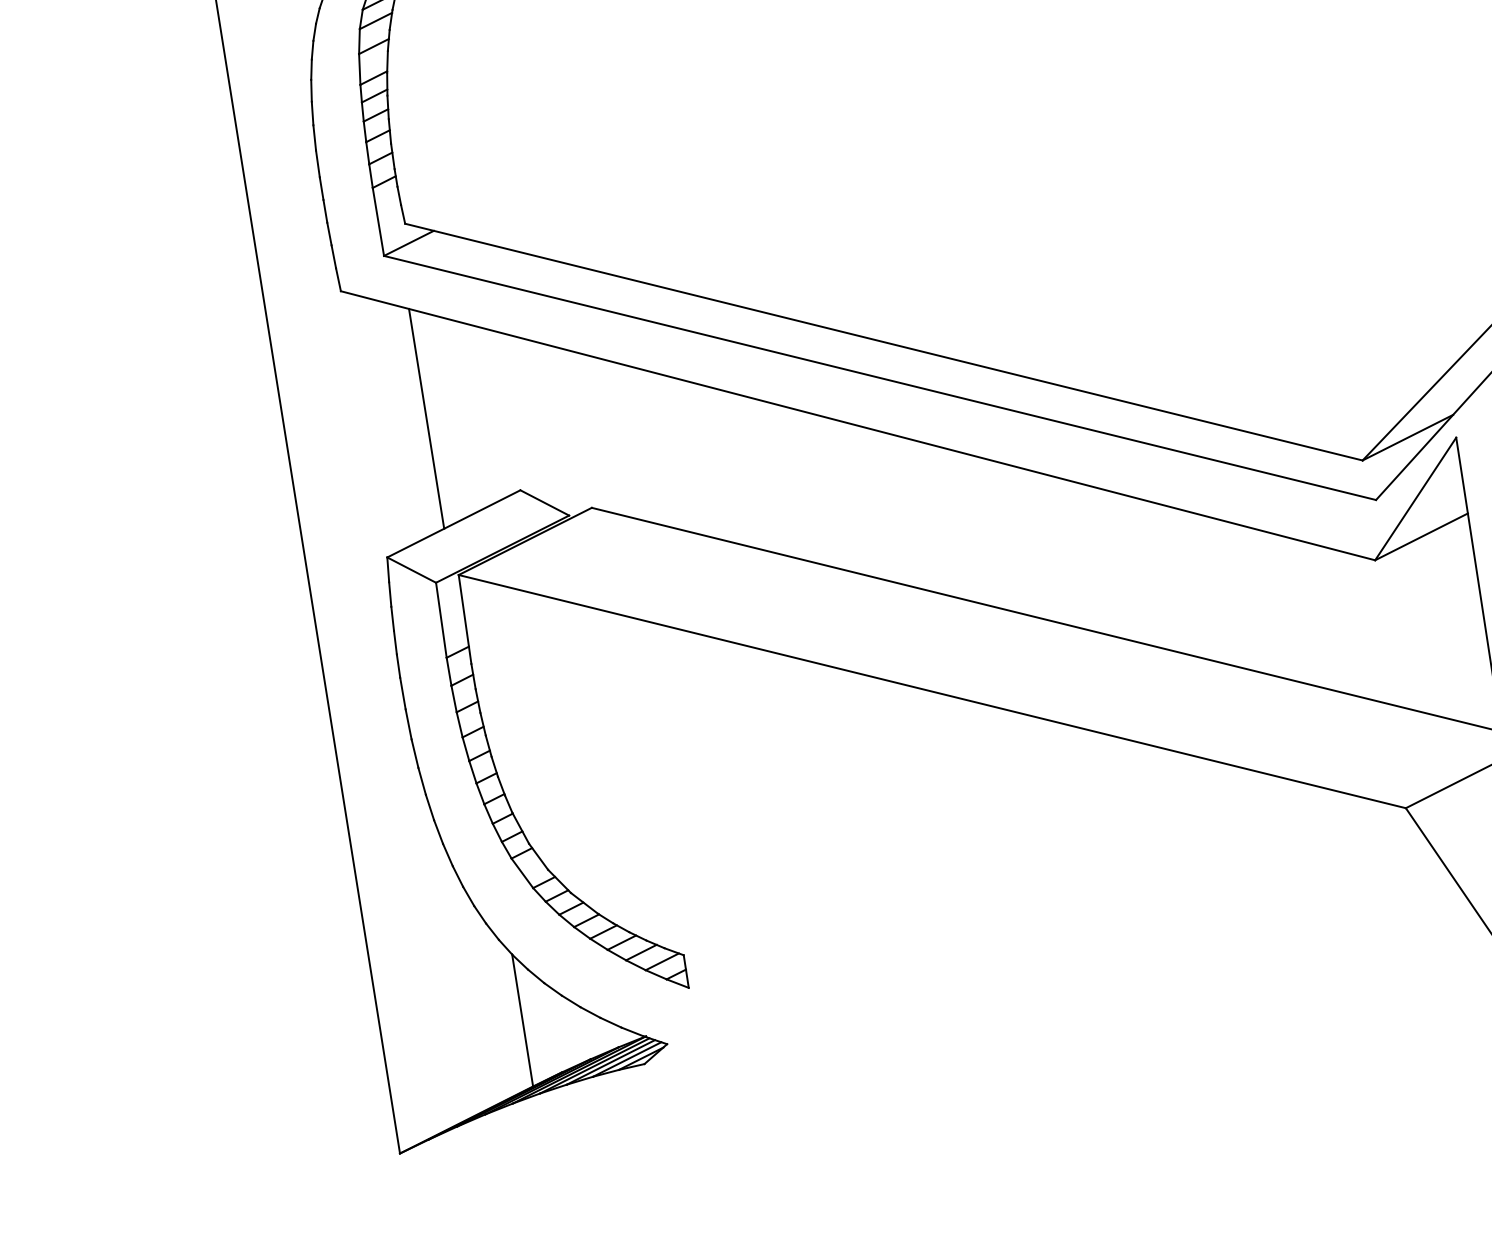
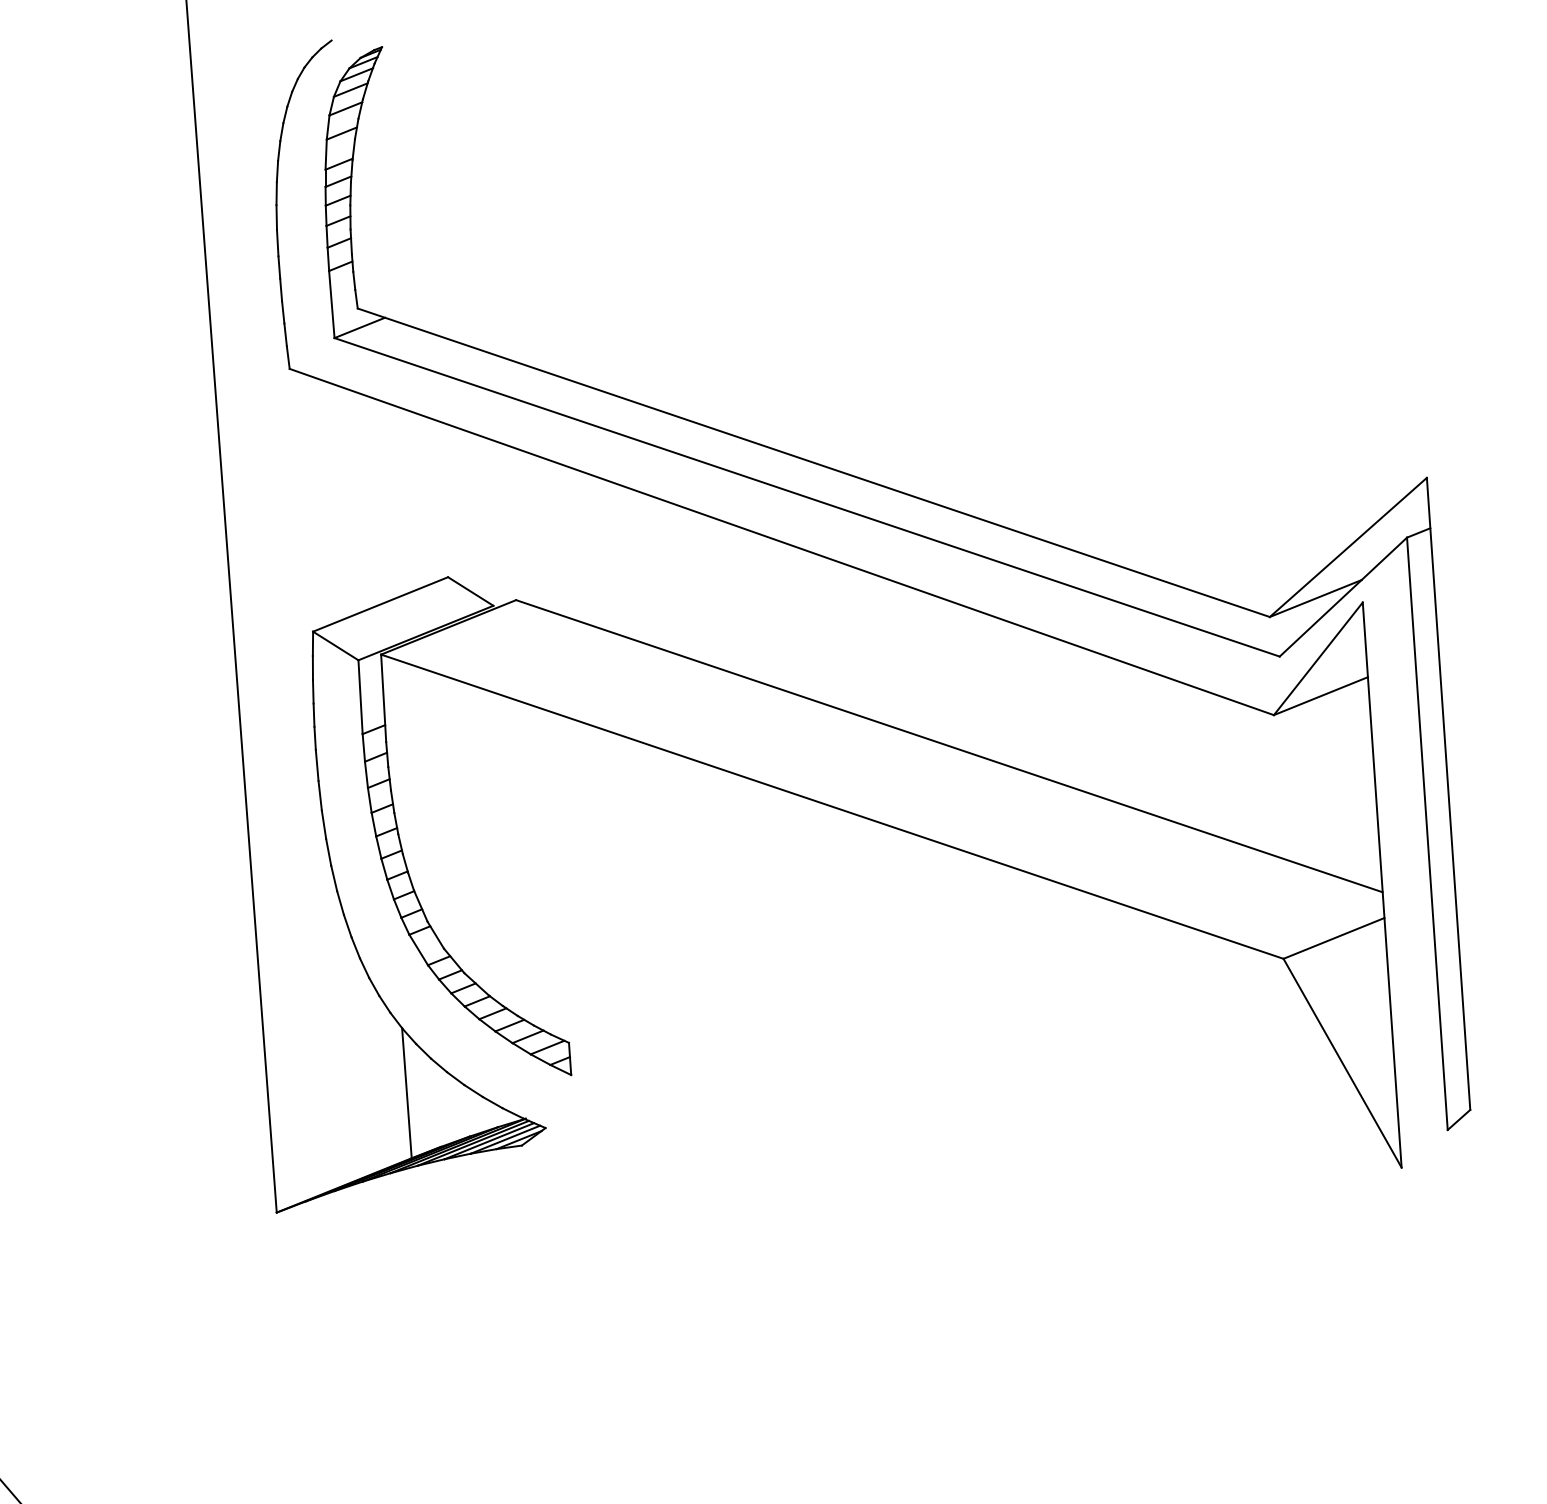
line: (426, 418) -> (362, 499), removed

